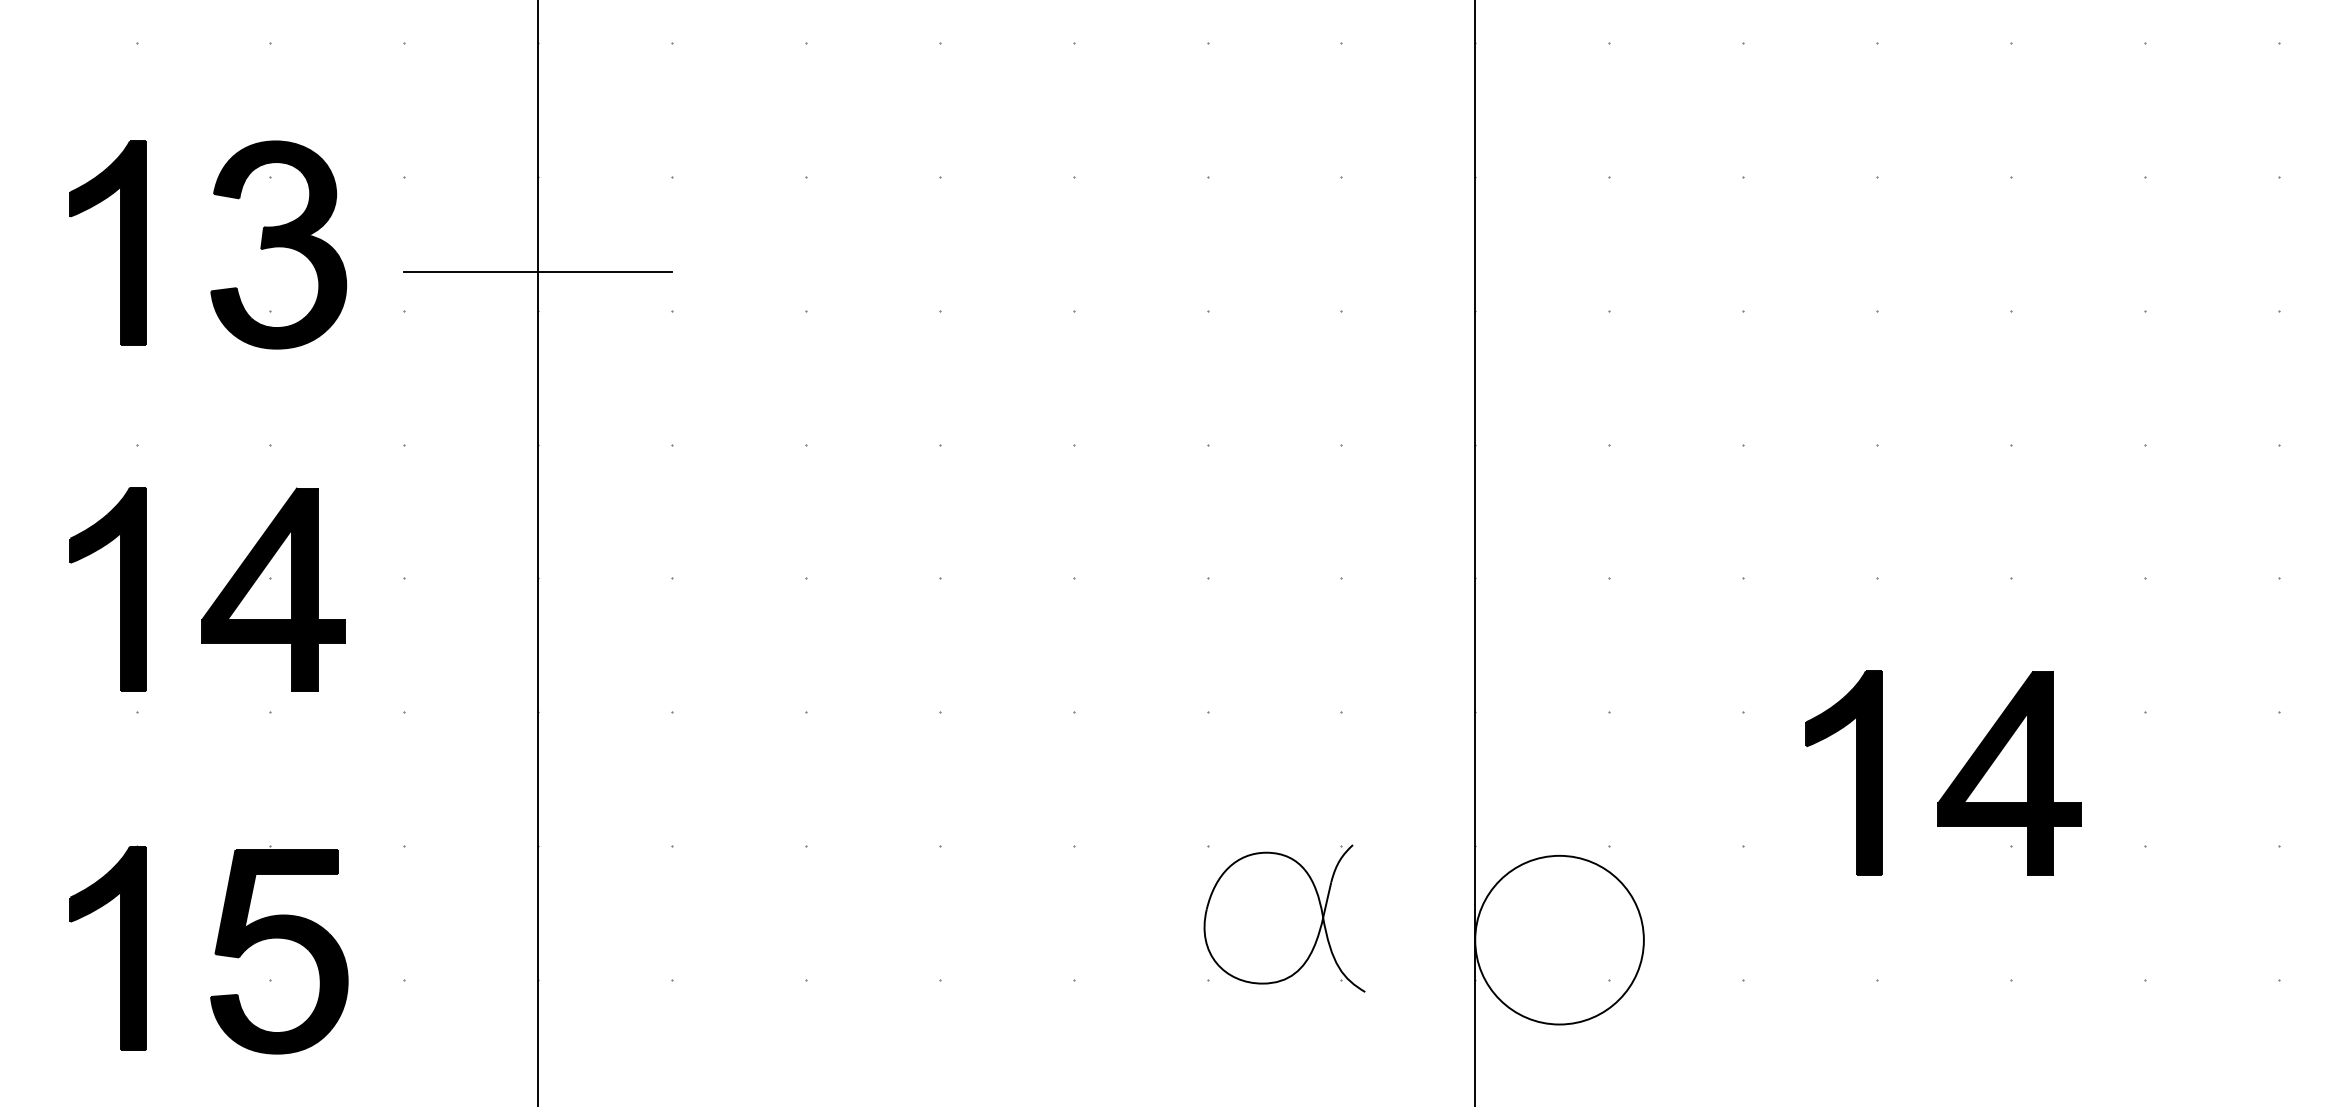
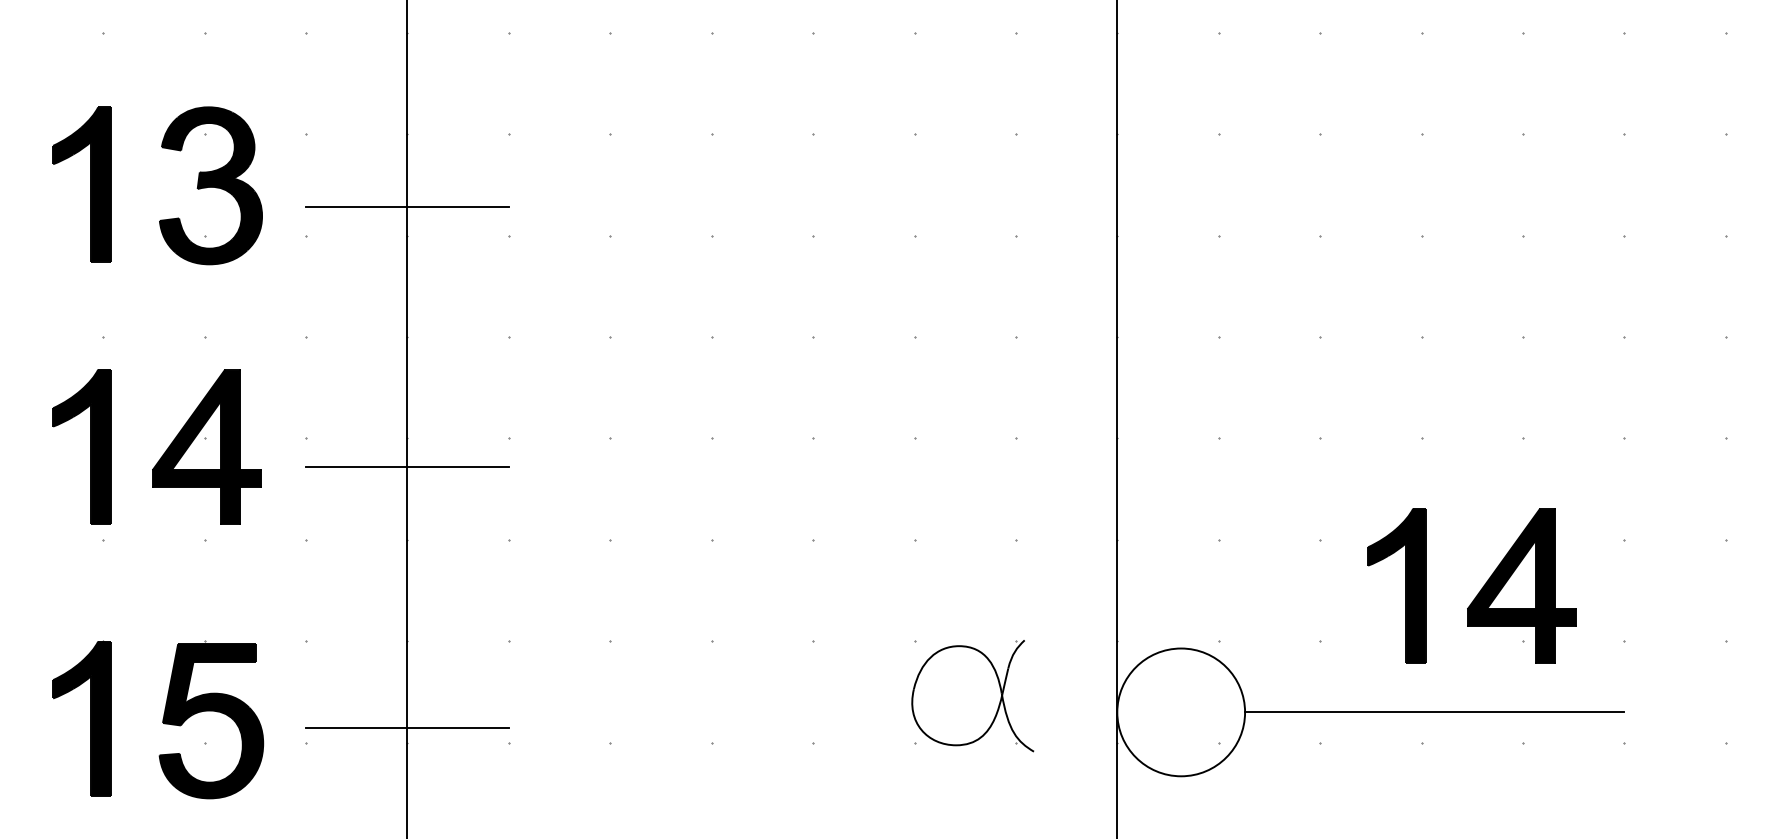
line: (538, 616) -> (407, 467), added
line: (1893, 940) -> (1434, 712), added
line: (538, 960) -> (407, 727), added

